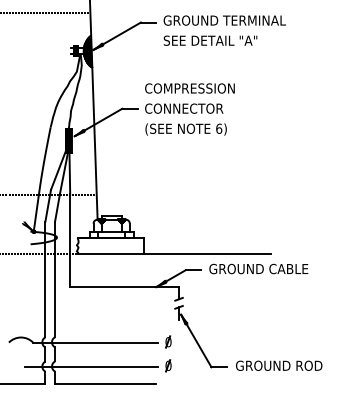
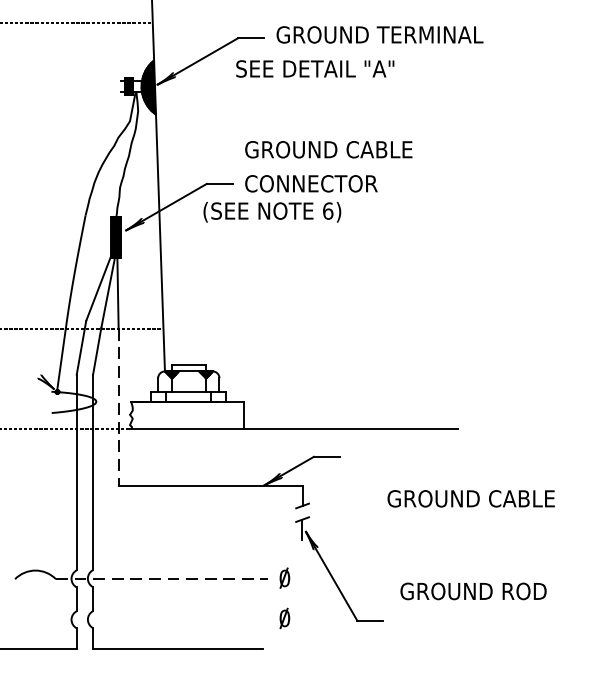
text: (210, 40) -> (315, 68), moved
text: (196, 88) -> (332, 149), COMPRESSION -> GROUND CABLE
text: (185, 129) -> (271, 212), moved
line: (70, 241) -> (119, 408), solid -> dashed
text: (258, 268) -> (470, 497), moved
line: (95, 342) -> (161, 579), solid -> dashed
text: (279, 365) -> (474, 590), moved
line: (91, 366) -> (154, 619), removed

